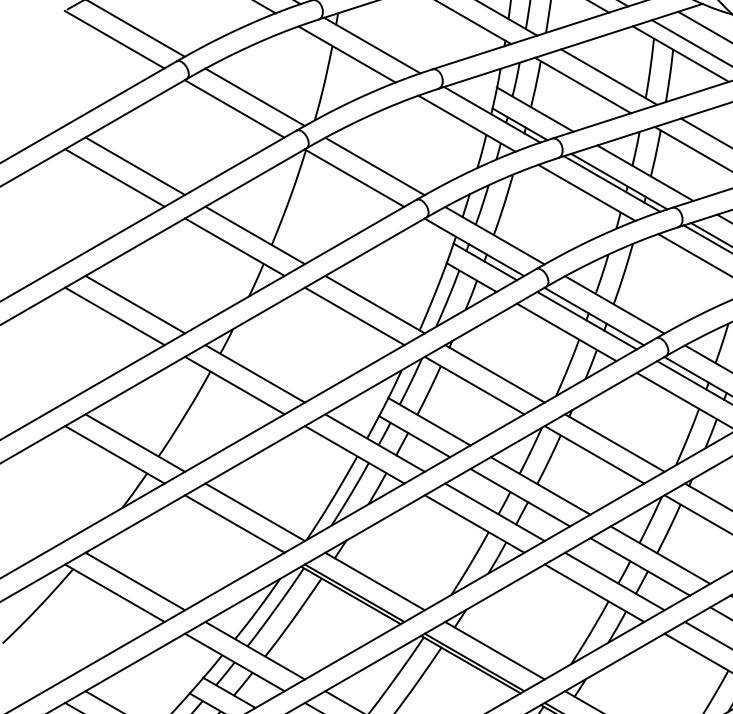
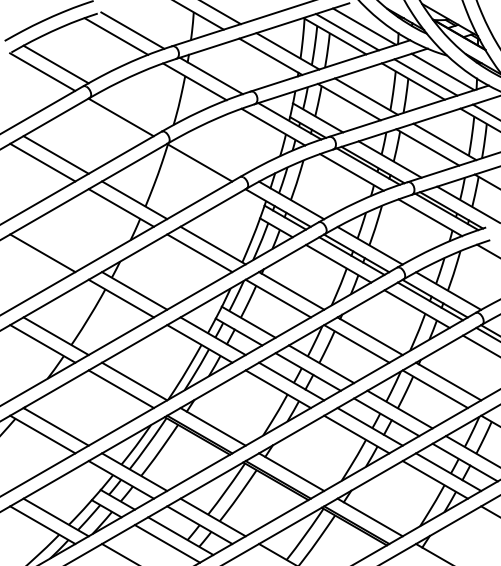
line: (254, 96) -> (134, 109), removed
line: (374, 165) -> (212, 154), removed
line: (134, 304) -> (55, 245), removed

